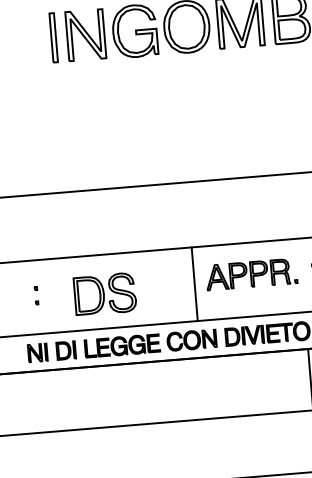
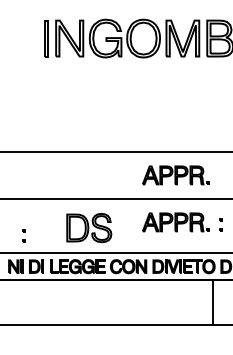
part: (245, 210) -> (175, 175), added
line: (194, 284) -> (133, 226), removed
part: (105, 294) -> (89, 228), moved
part: (35, 295) -> (23, 235), moved

